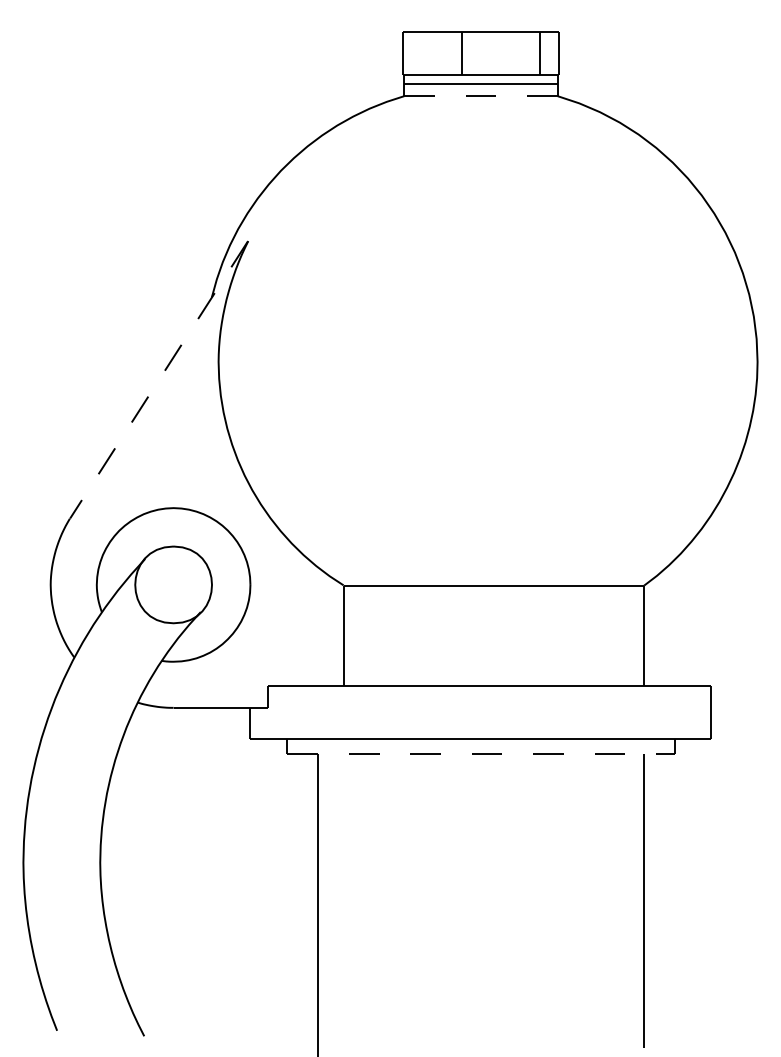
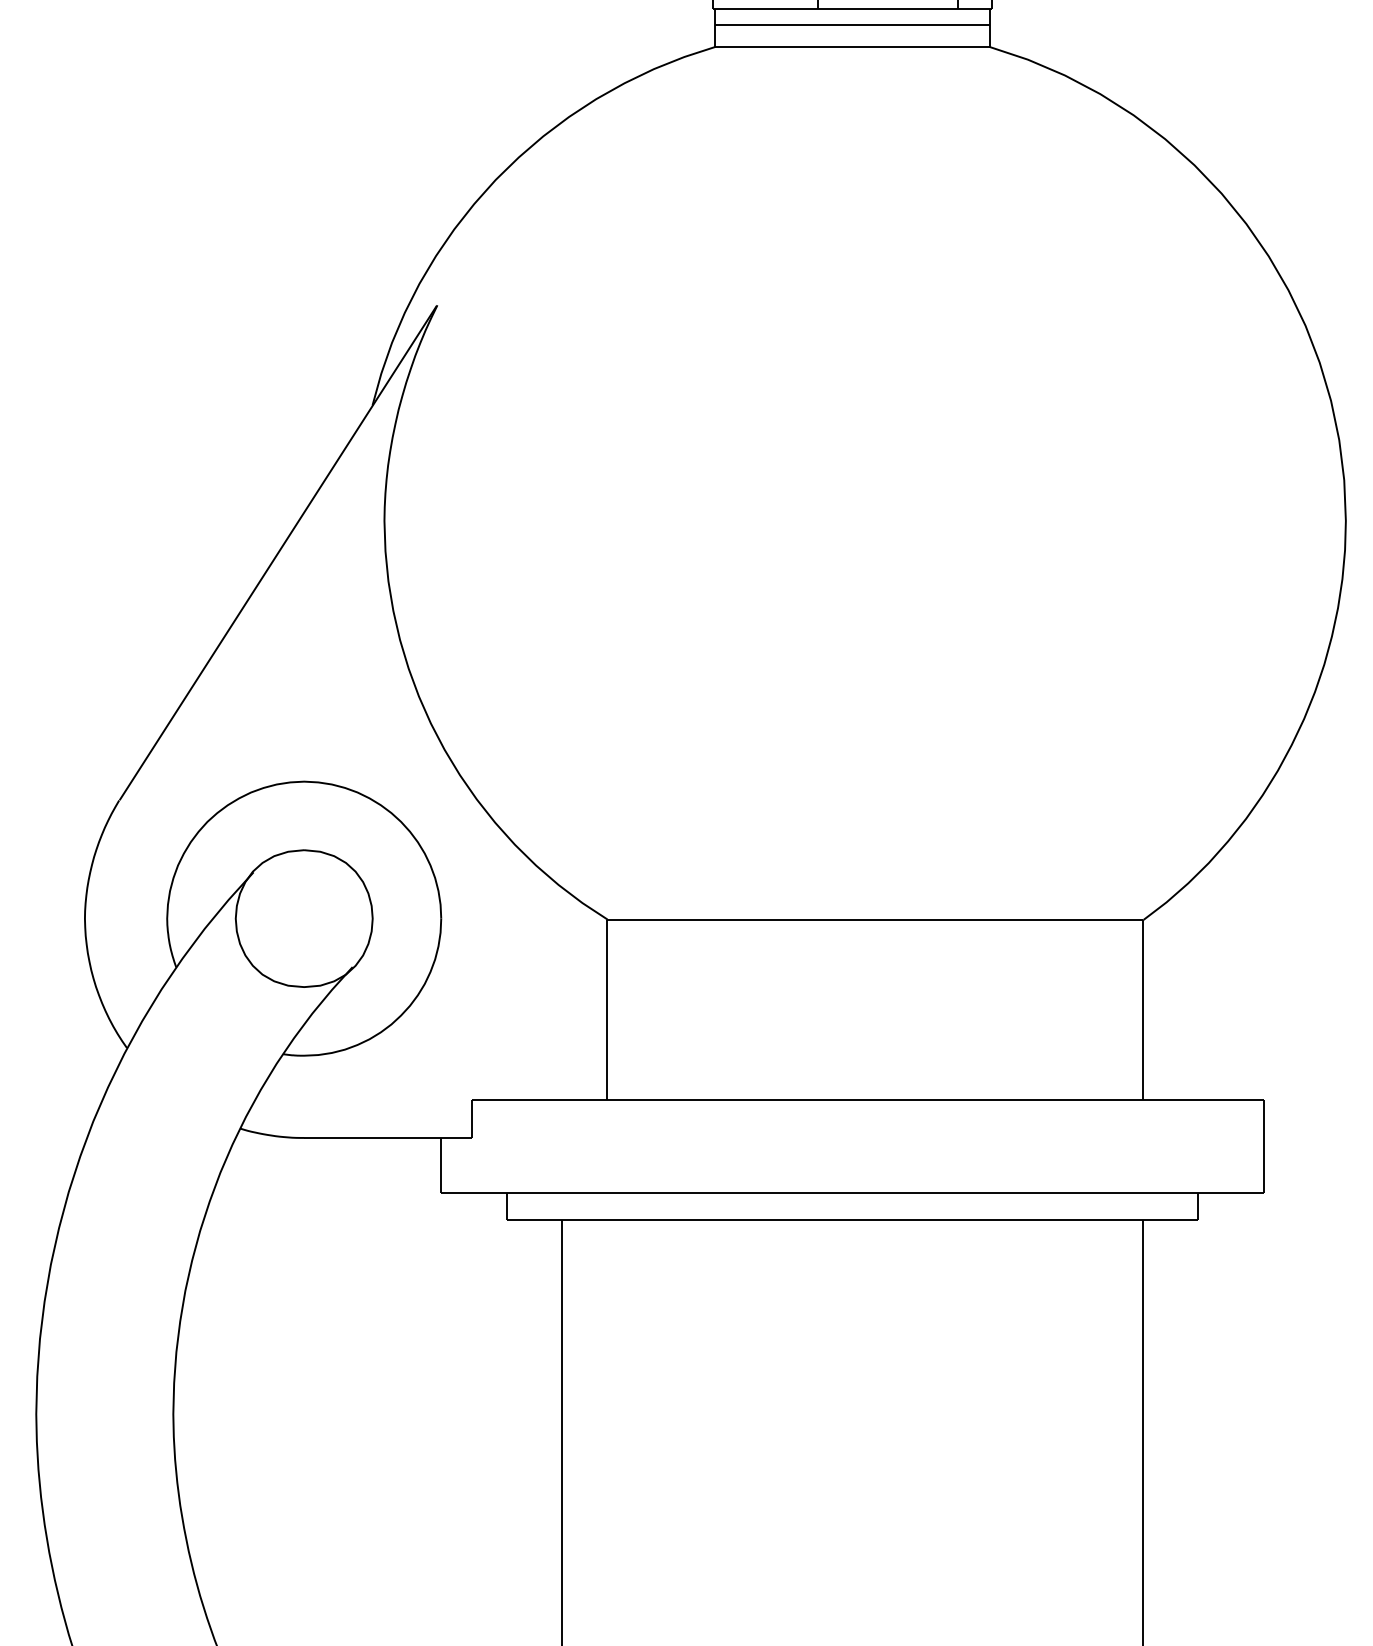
line: (480, 96) -> (851, 47), dashed -> solid
line: (159, 379) -> (279, 552), dashed -> solid
line: (480, 753) -> (851, 1219), dashed -> solid

